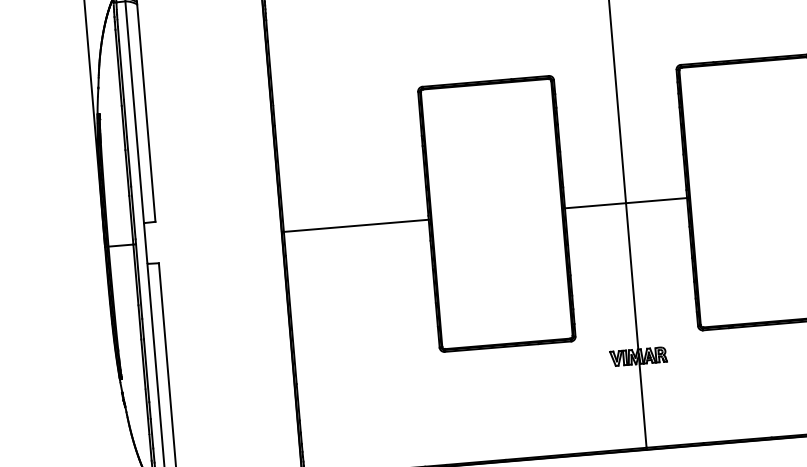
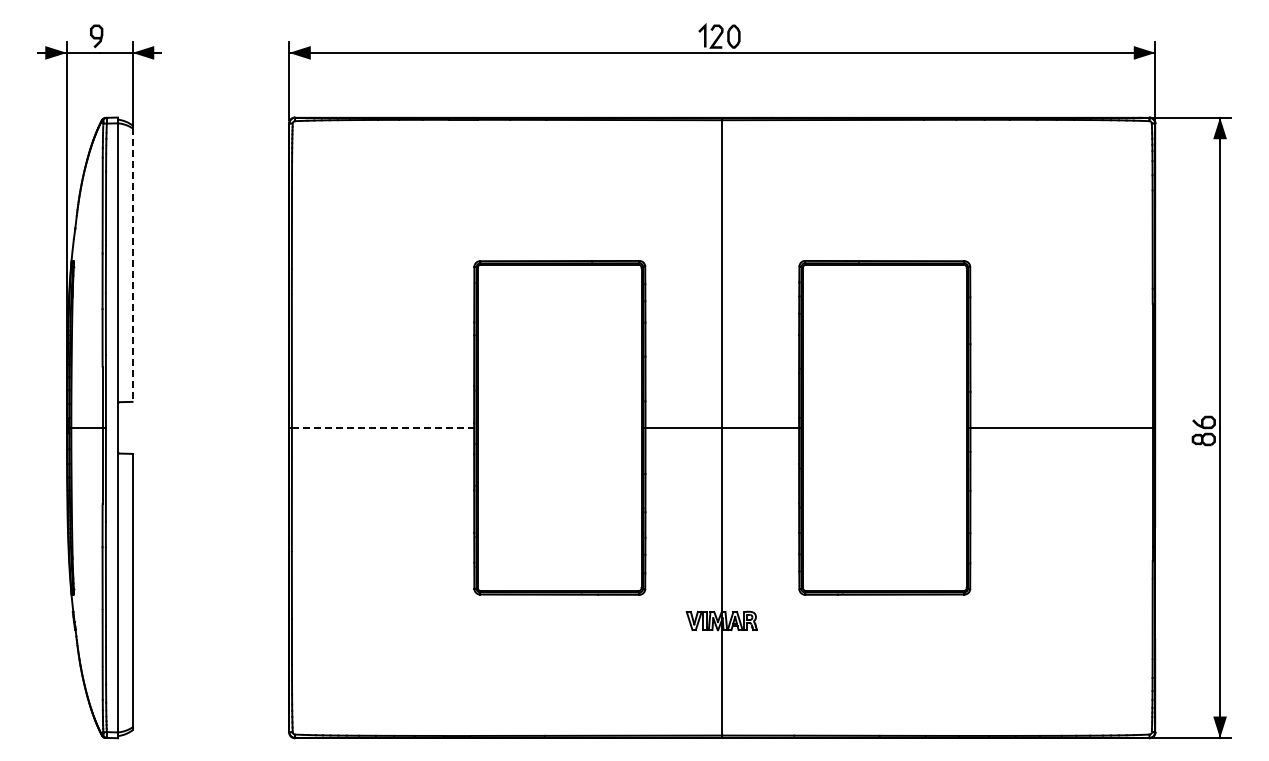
line: (146, 113) -> (132, 265), solid -> dashed
line: (357, 225) -> (384, 427), solid -> dashed

